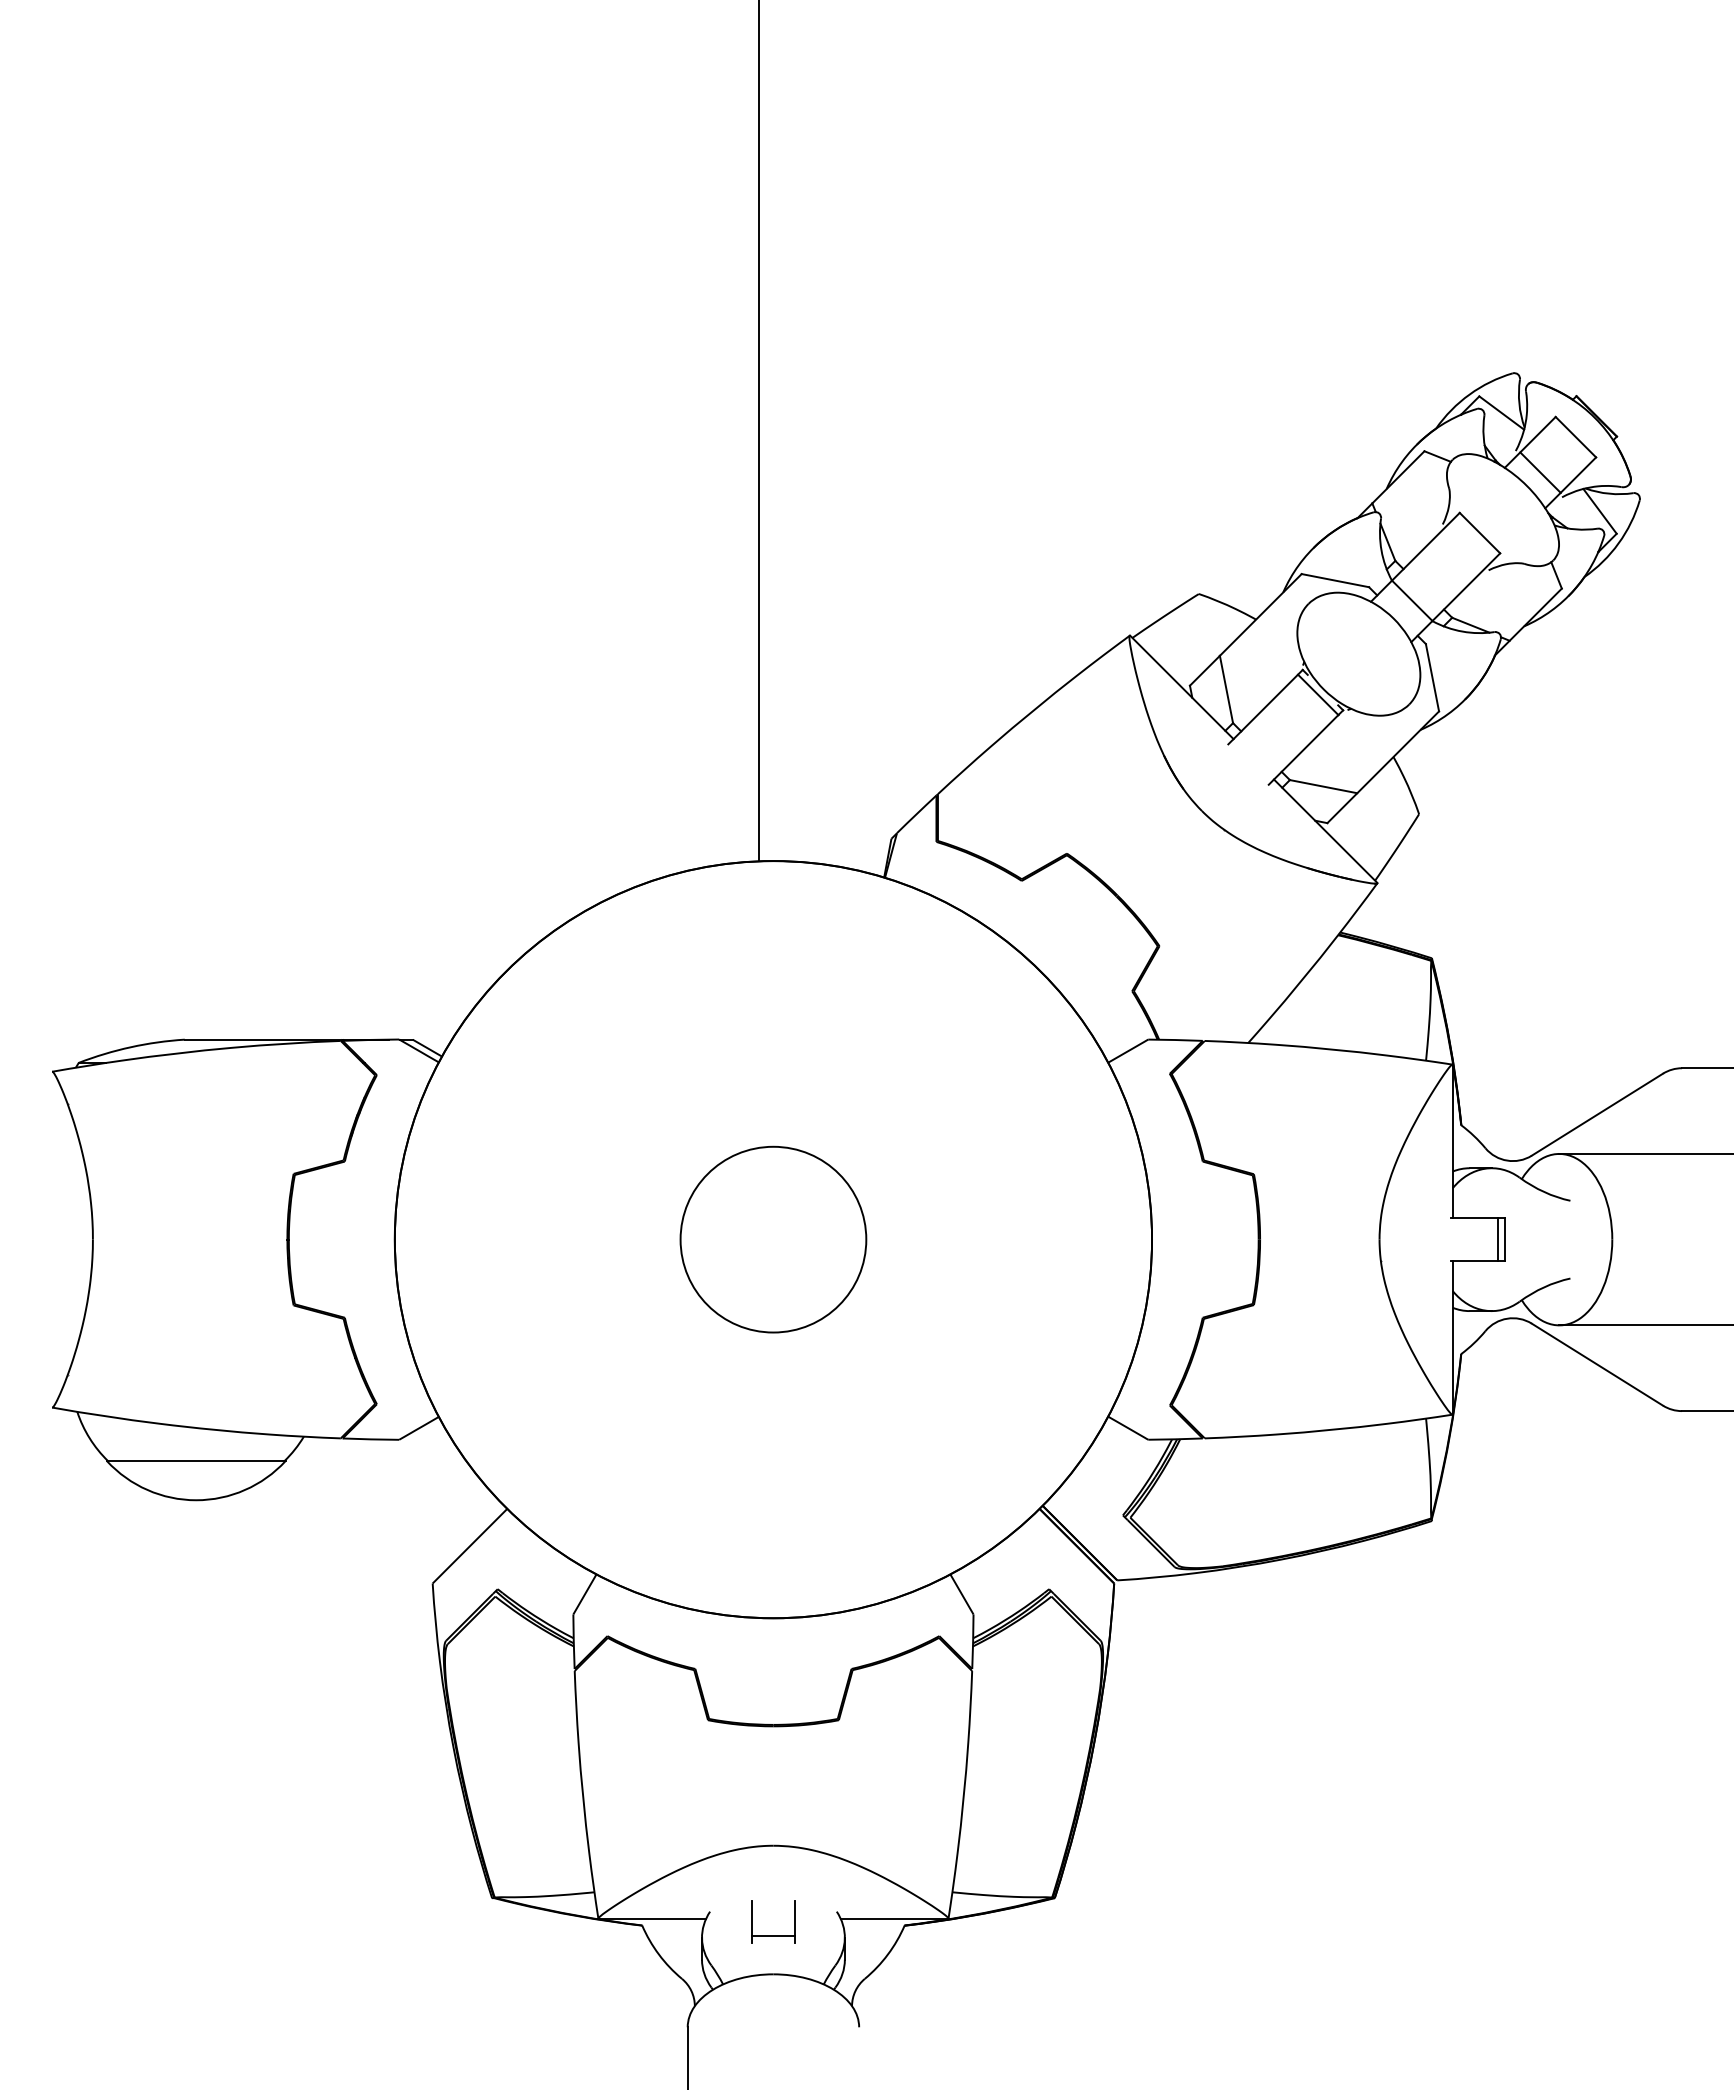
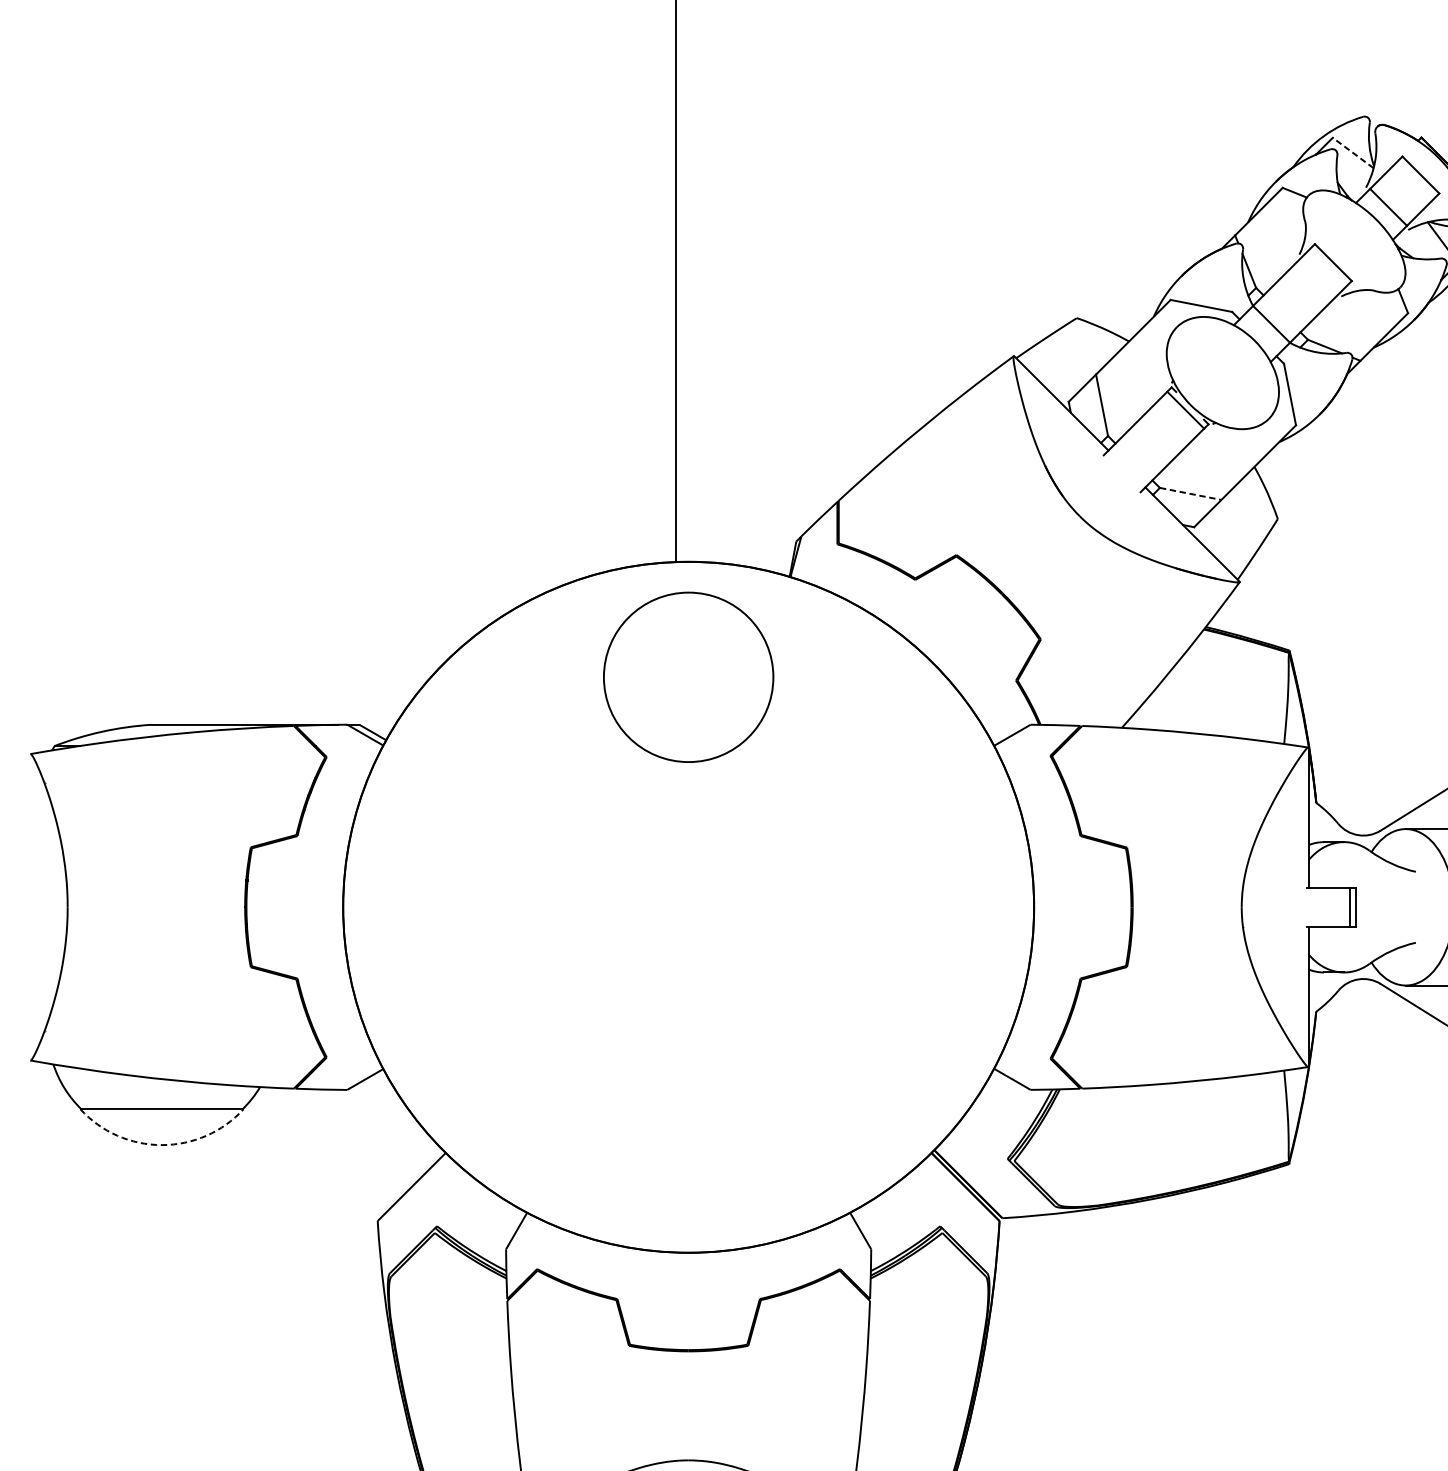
line: (1501, 413) -> (1353, 153), solid -> dashed
line: (1324, 786) -> (1191, 493), solid -> dashed
circle: (773, 1239) -> (688, 677), moved
arc: (196, 1500) -> (162, 1145), solid -> dashed

